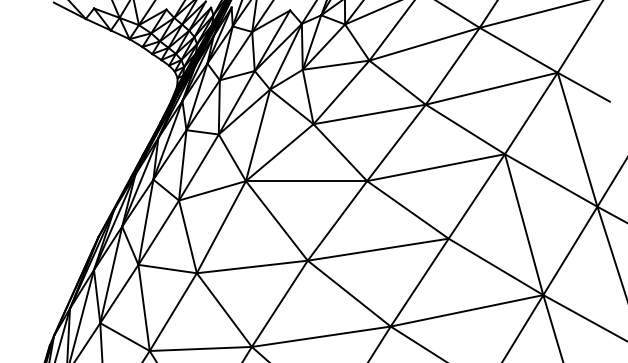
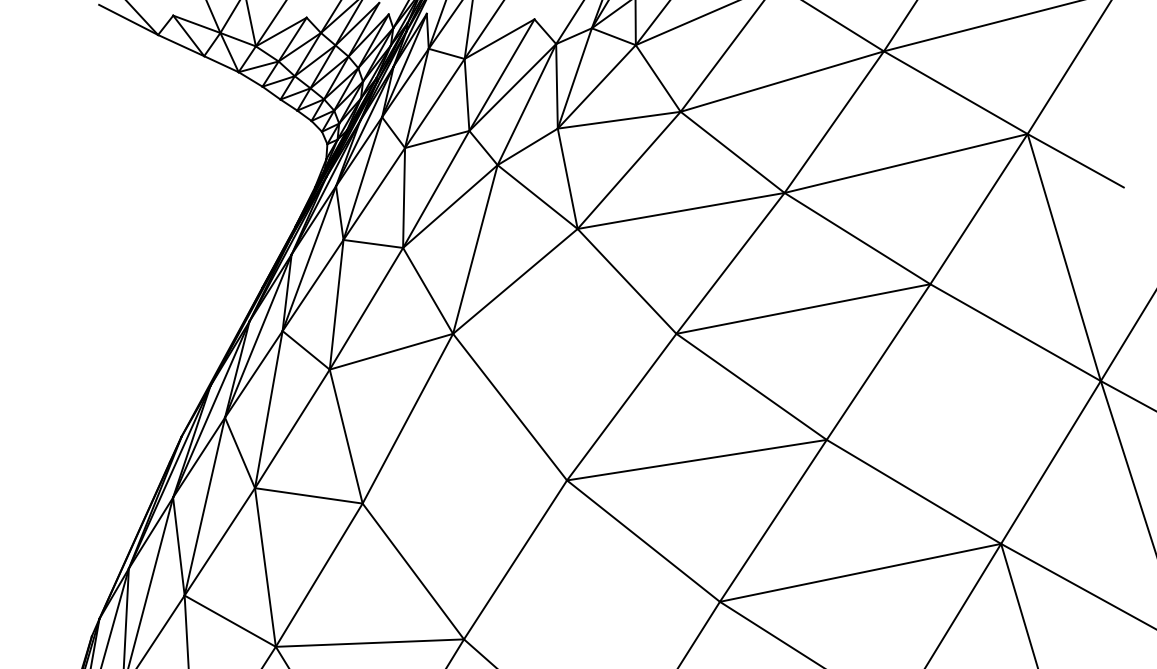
line: (306, 181) -> (564, 334), removed
line: (523, 224) -> (964, 413), removed
line: (251, 266) -> (463, 491), removed
line: (320, 336) -> (590, 620), removed

